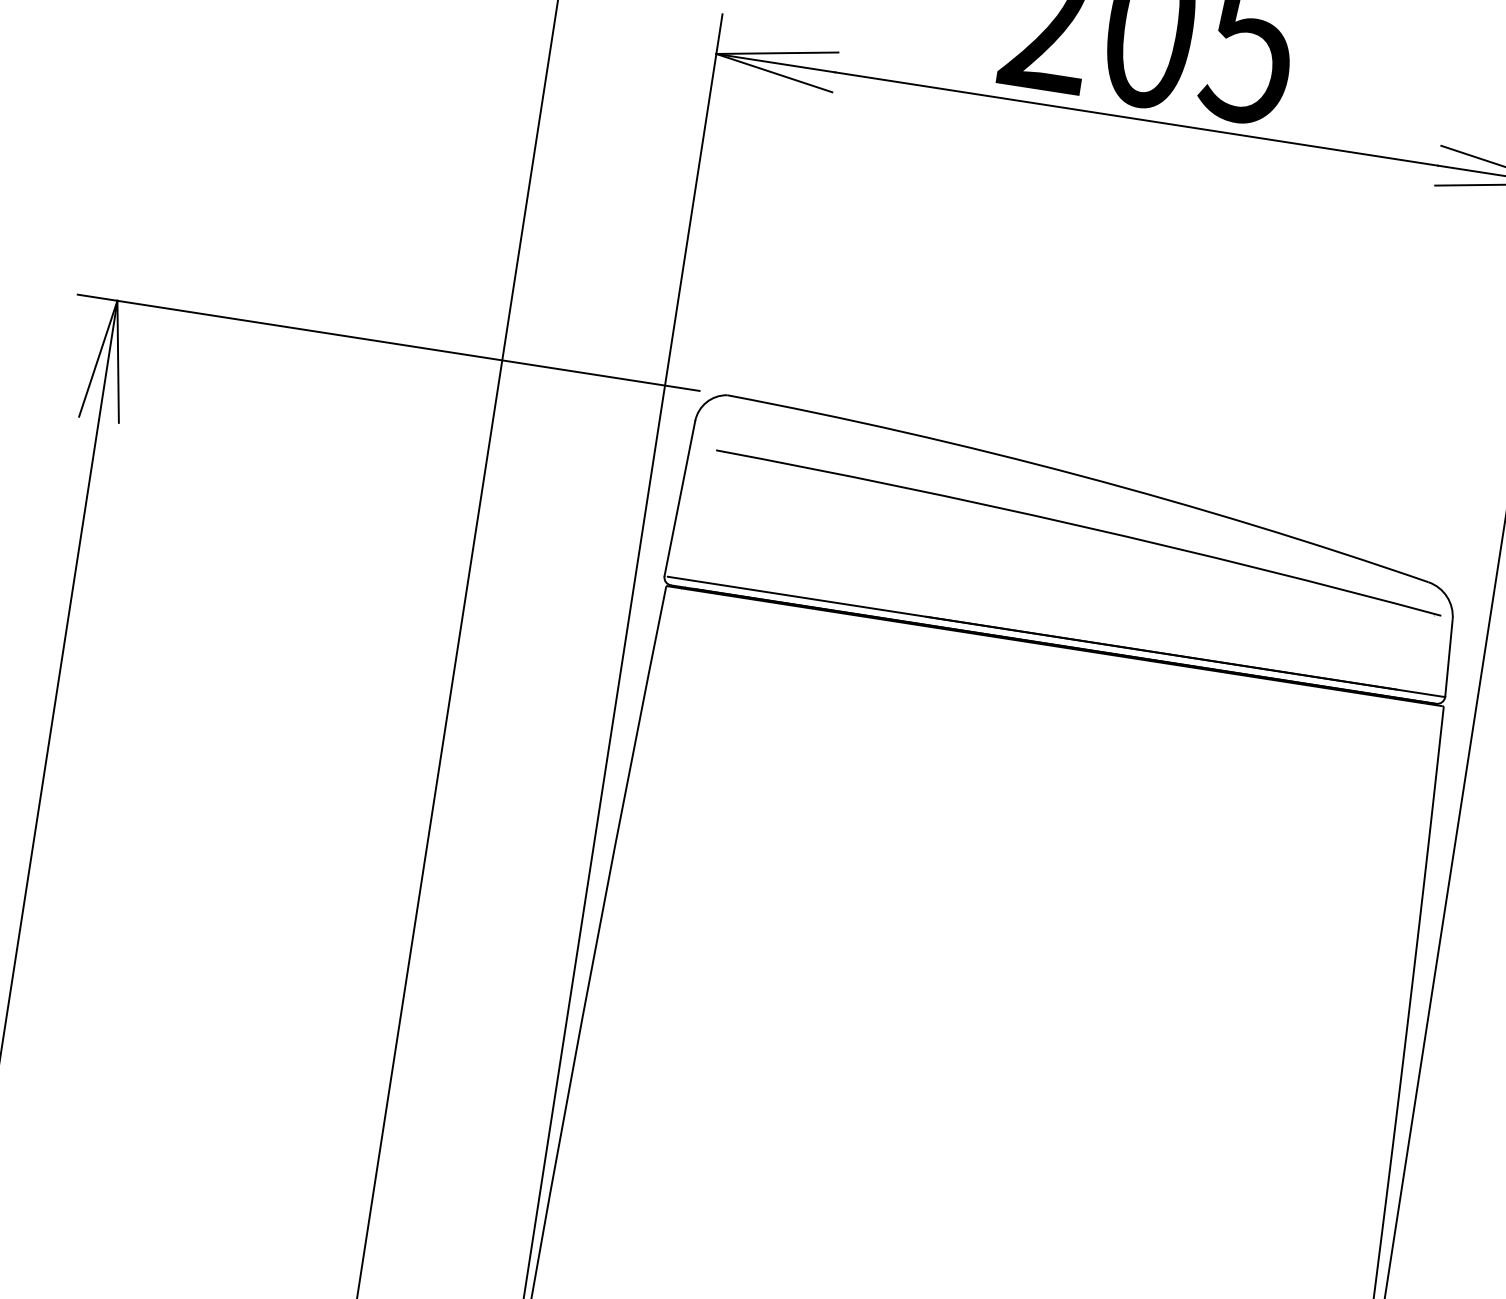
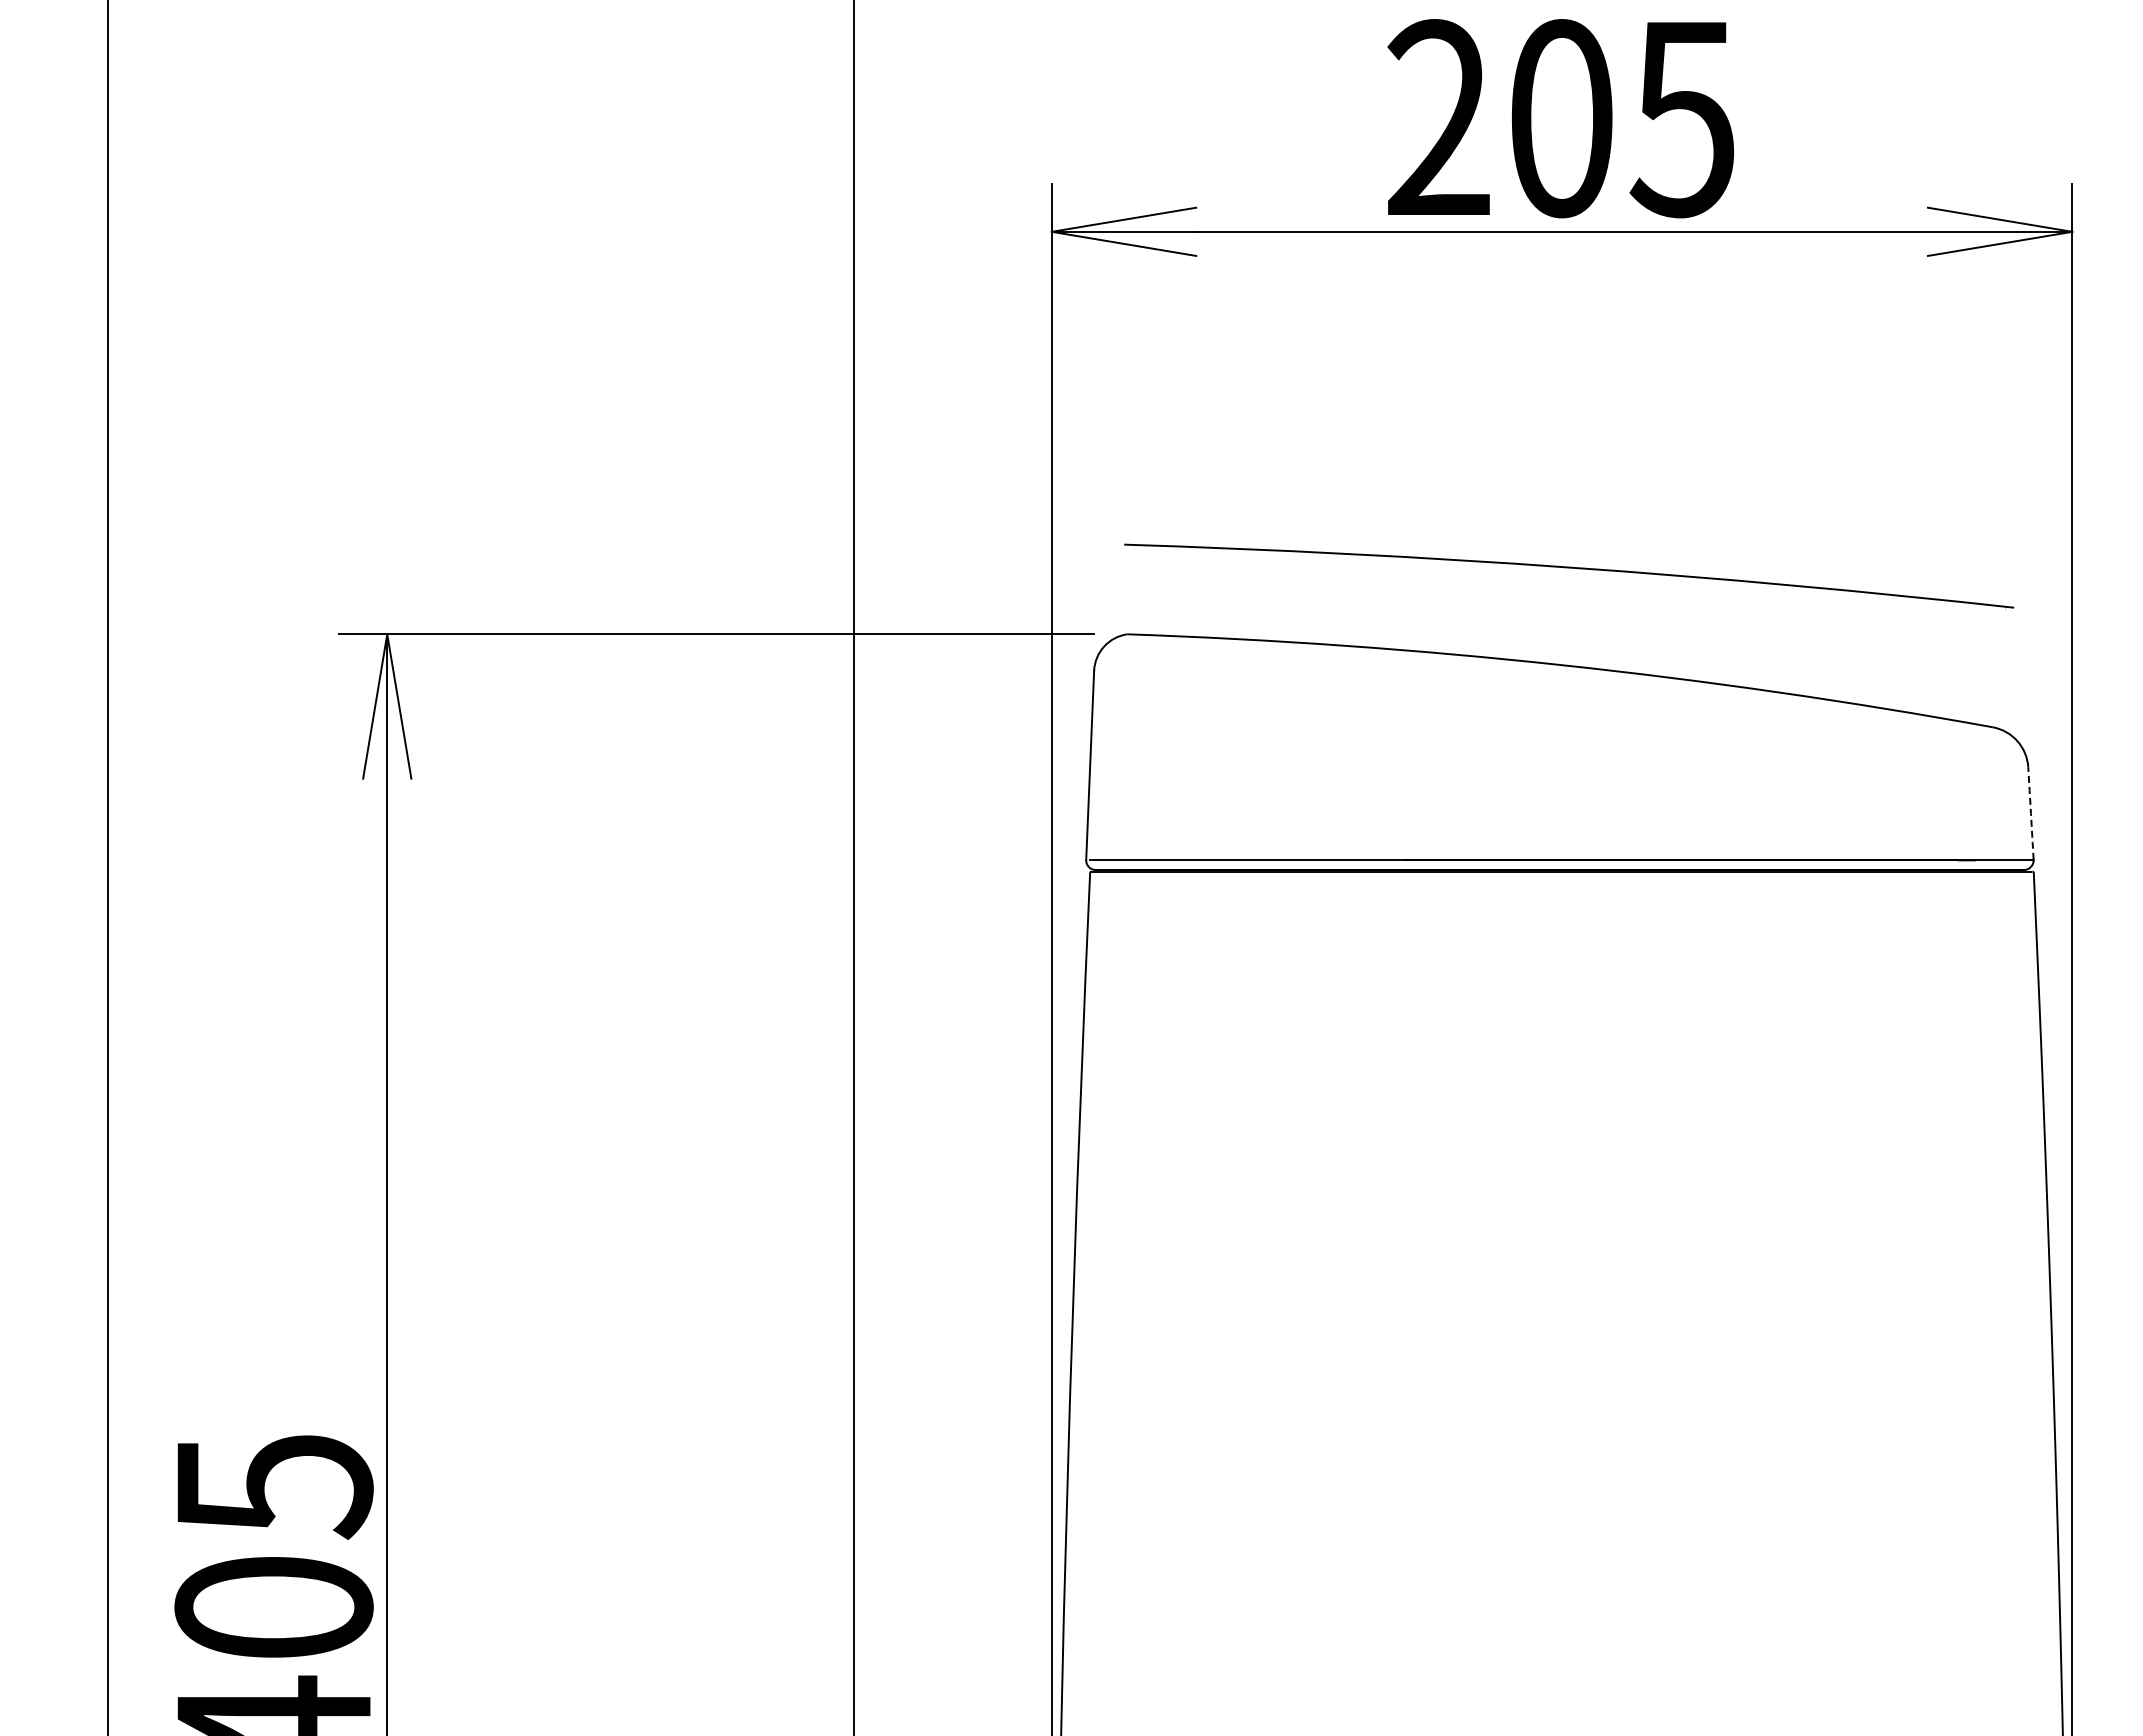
part: (1079, 526) -> (1569, 568), moved
arc: (1448, 658) -> (2030, 813), solid -> dashed

